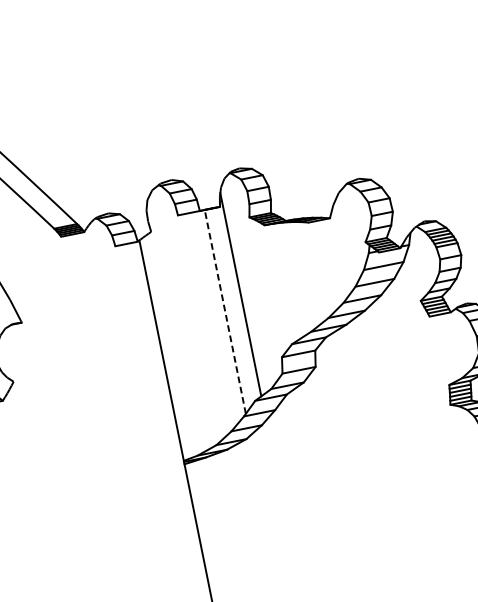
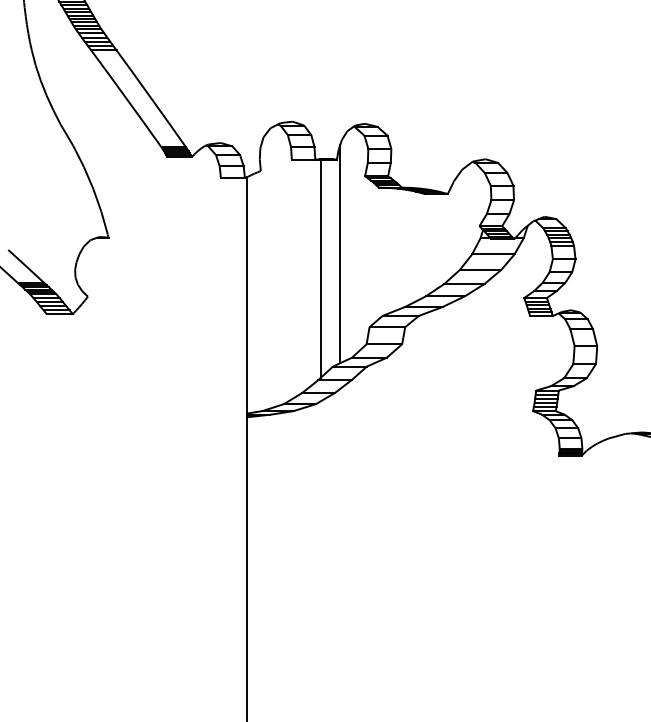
line: (225, 311) -> (320, 268), dashed -> solid

